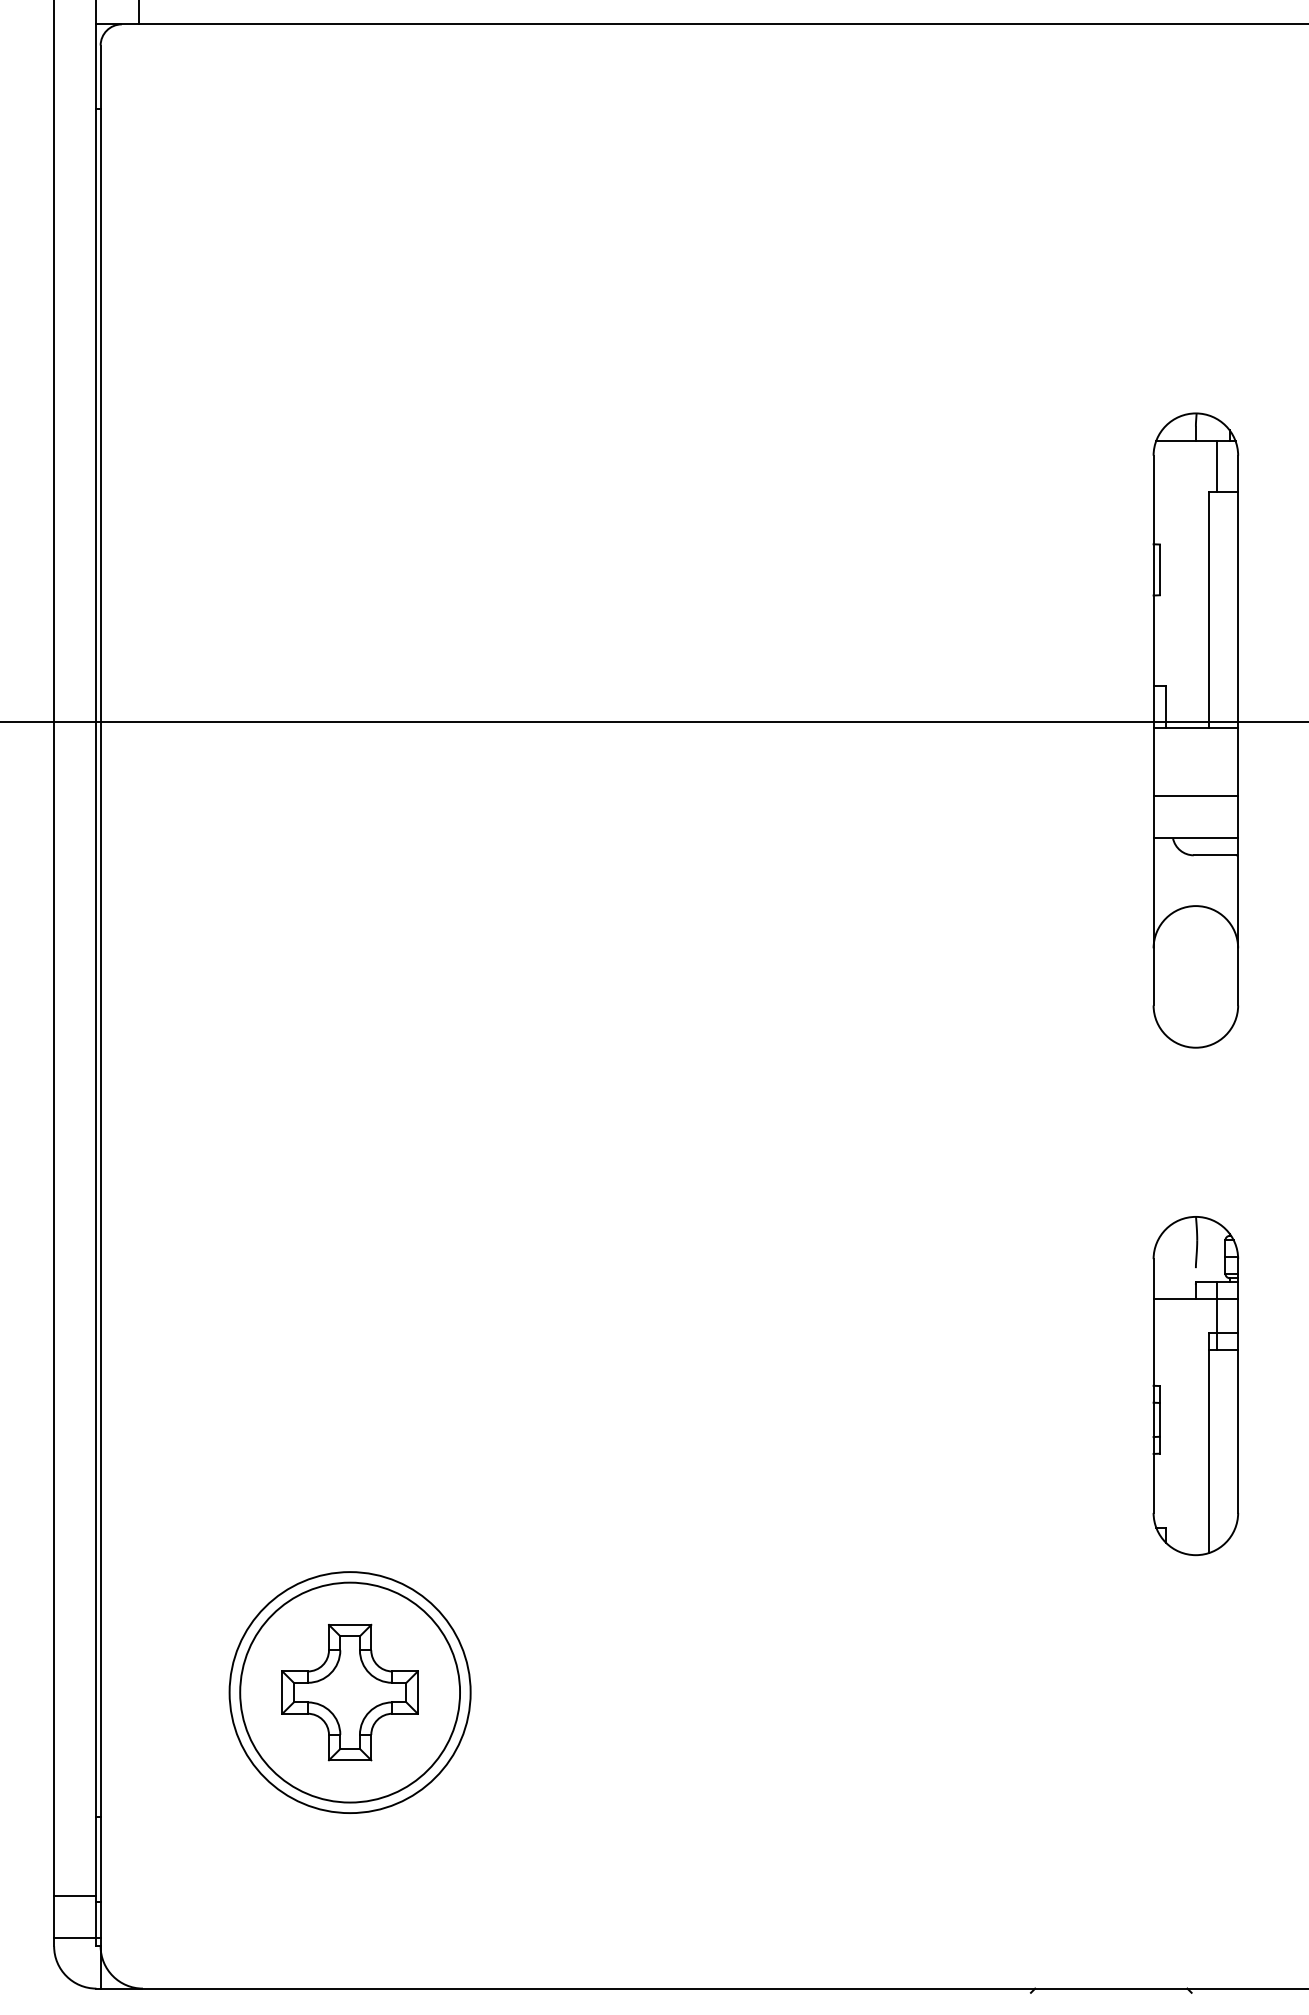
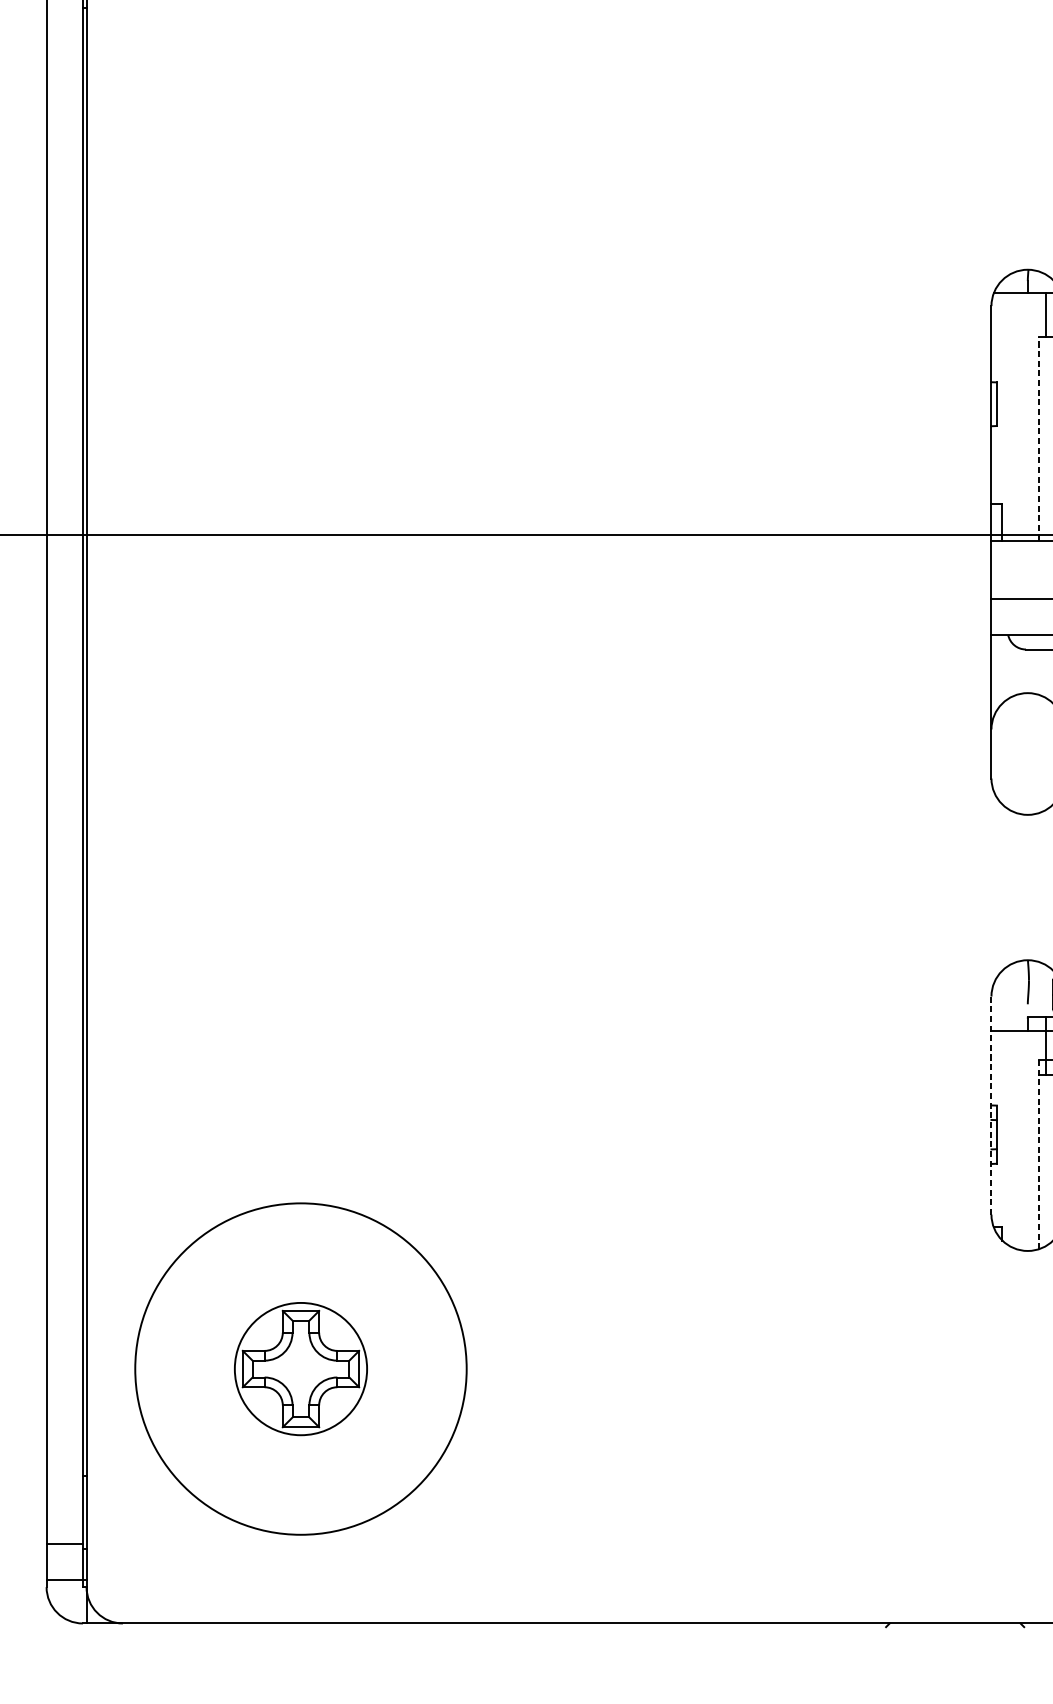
line: (1208, 609) -> (1038, 438), solid -> dashed
line: (1153, 1386) -> (991, 1106), solid -> dashed
line: (1208, 1442) -> (1038, 1154), solid -> dashed
circle: (349, 1692) -> (300, 1368), size x1.6
circle: (350, 1692) -> (301, 1368), size x0.7

